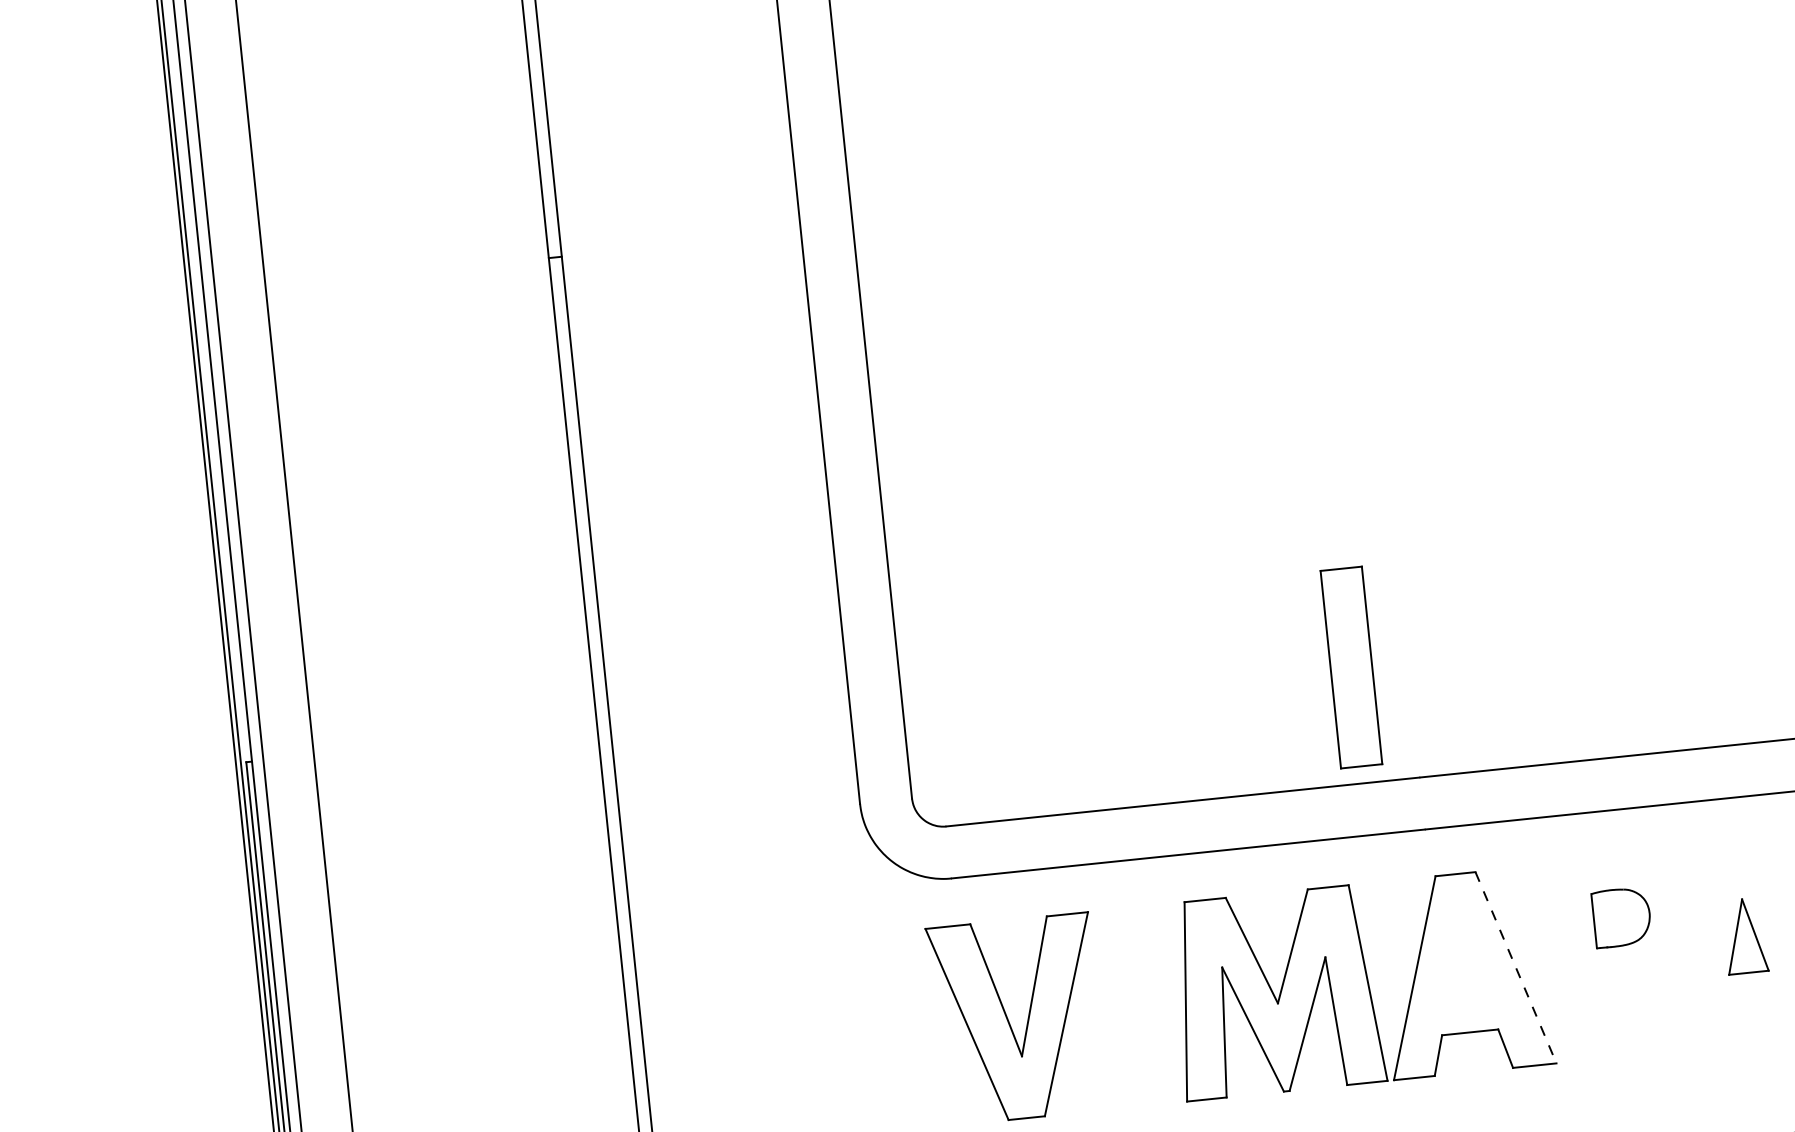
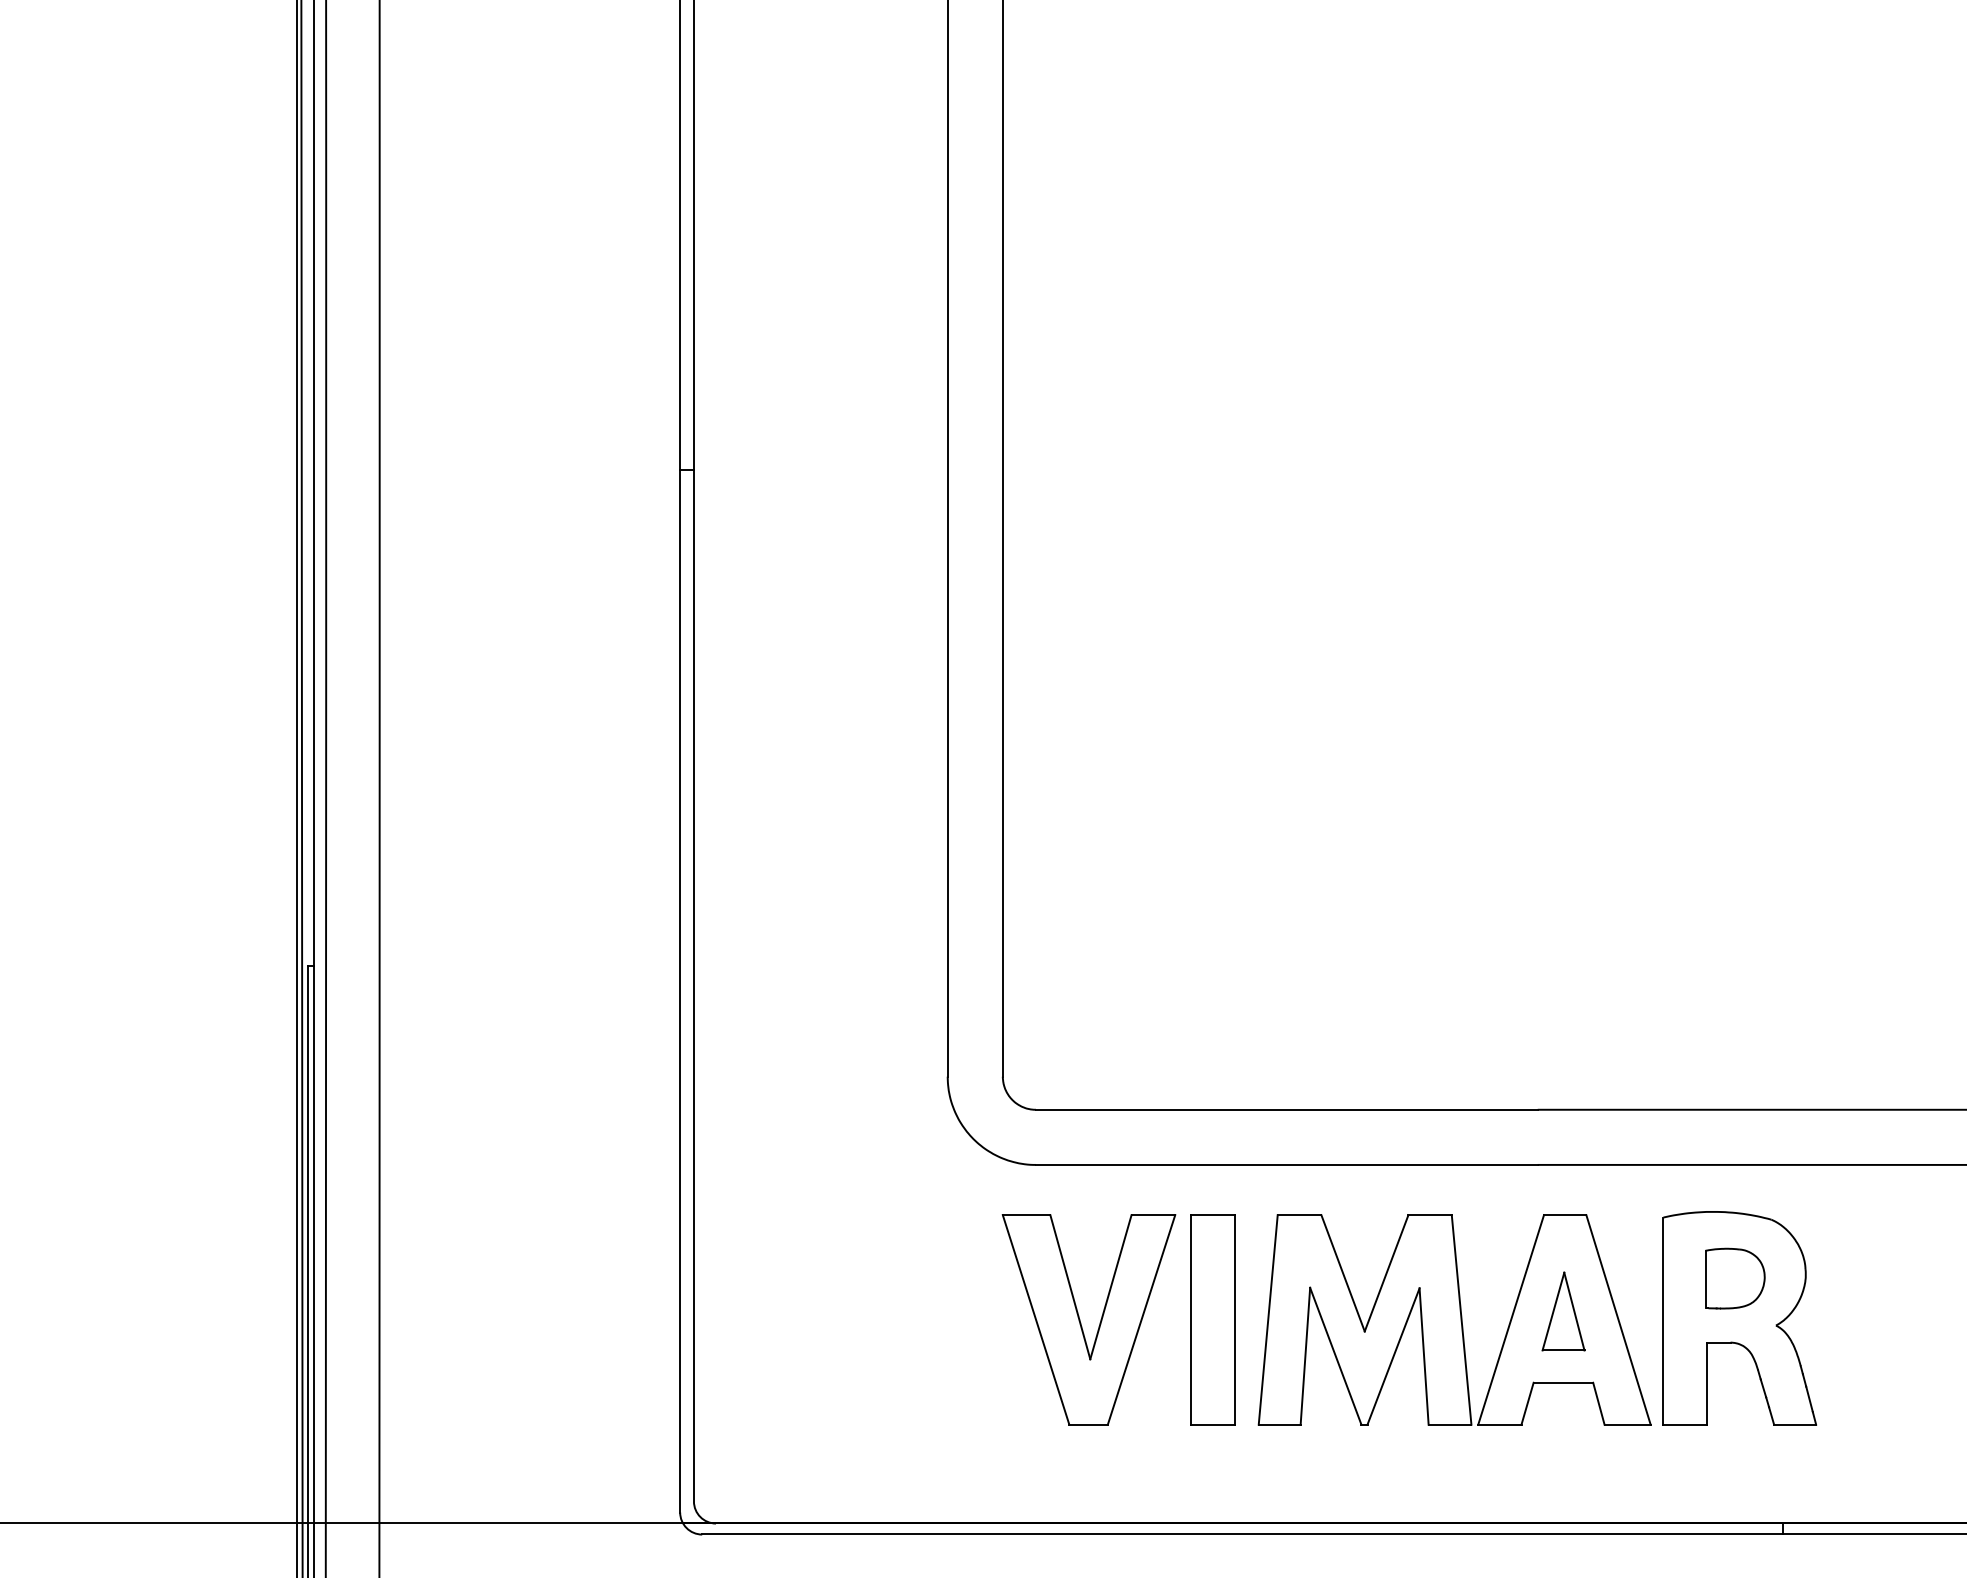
part: (1350, 667) -> (1212, 1319), moved
part: (1745, 936) -> (1563, 1311), moved
part: (1629, 954) -> (1739, 1318), added
line: (1515, 967) -> (1618, 1319), dashed -> solid

